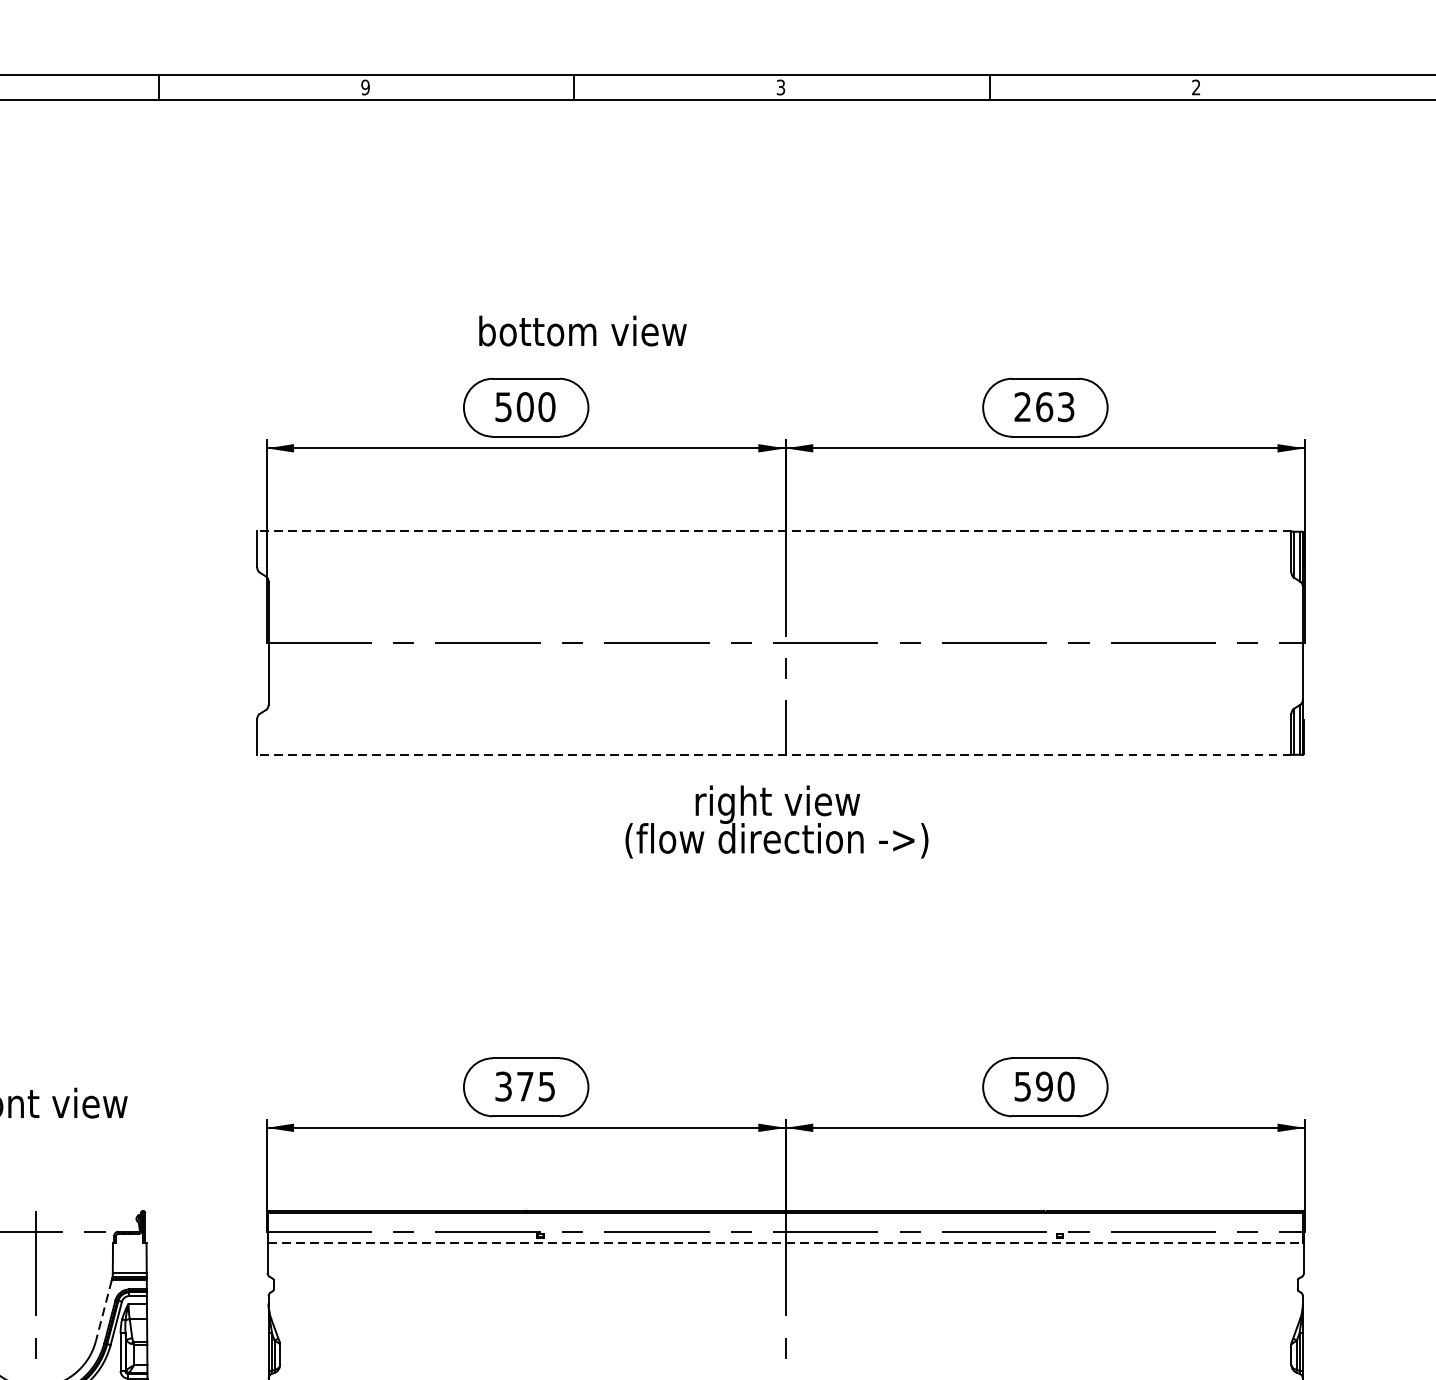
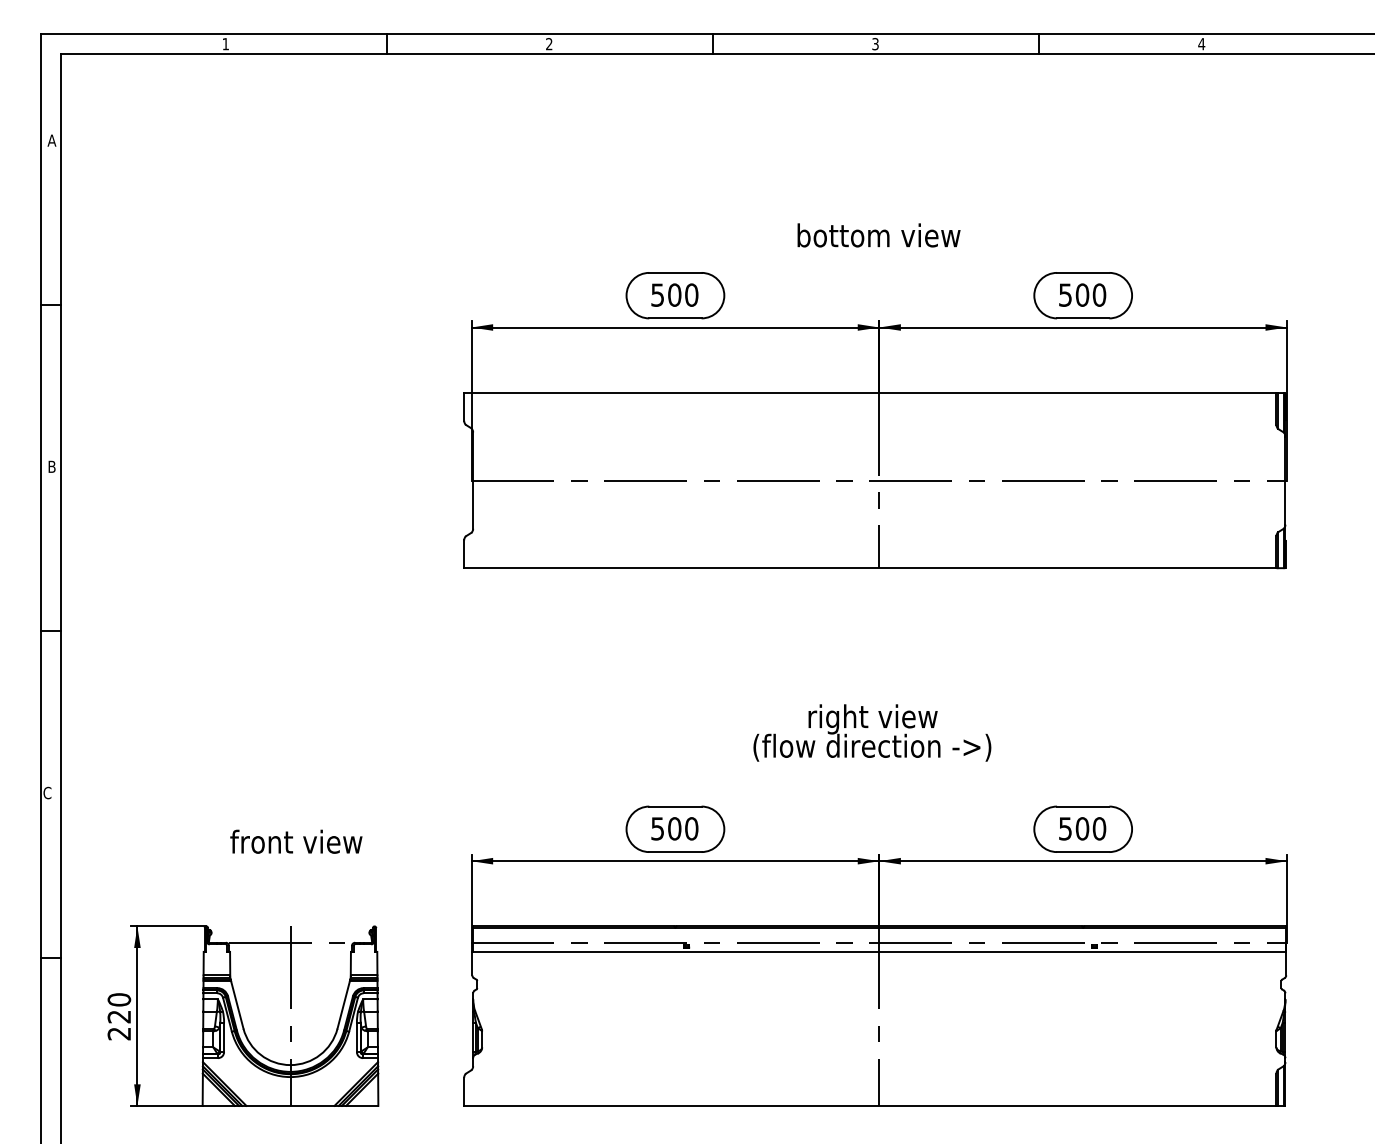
text: (365, 87) -> (549, 44), 9 -> 2
text: (1196, 87) -> (1201, 44), 2 -> 4
text: (582, 331) -> (878, 235), moved
text: (1044, 406) -> (1082, 294), 263 -> 500
line: (773, 531) -> (869, 392), dashed -> solid
line: (773, 755) -> (869, 568), dashed -> solid
text: (777, 821) -> (872, 732), moved
text: (526, 1086) -> (675, 828), 375 -> 500
text: (1044, 1086) -> (1082, 828), 590 -> 500
line: (786, 1242) -> (879, 951), dashed -> solid
line: (103, 1310) -> (343, 1004), dashed -> solid

